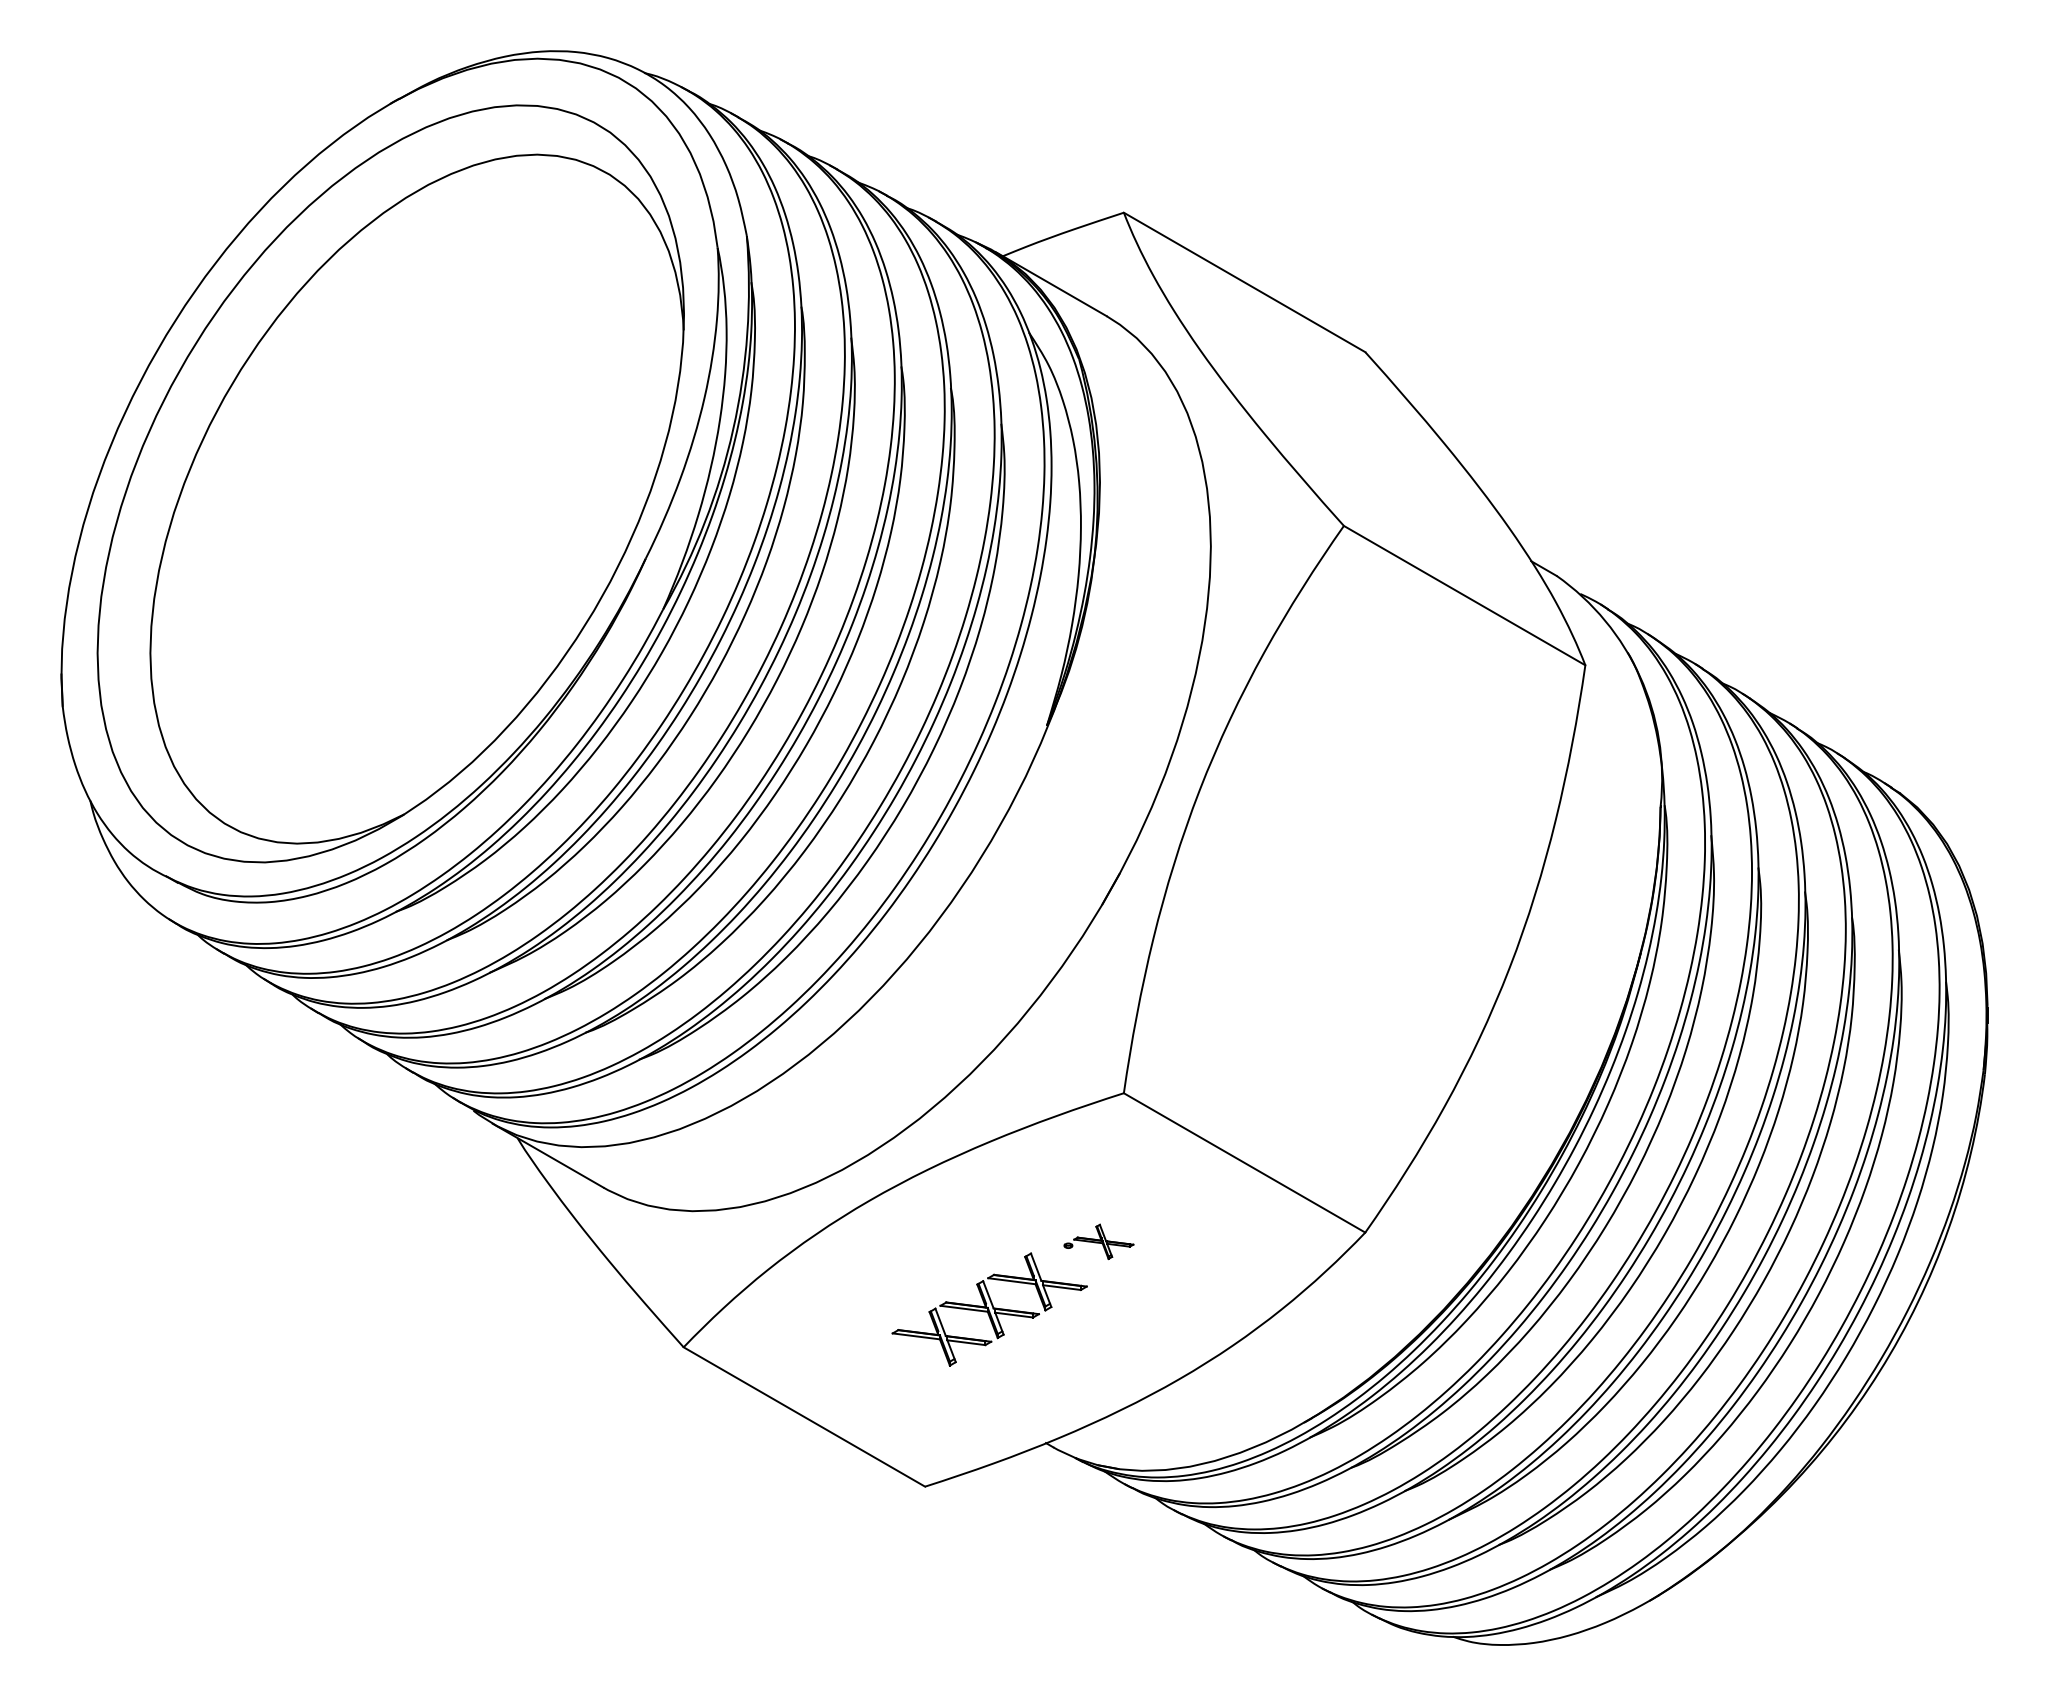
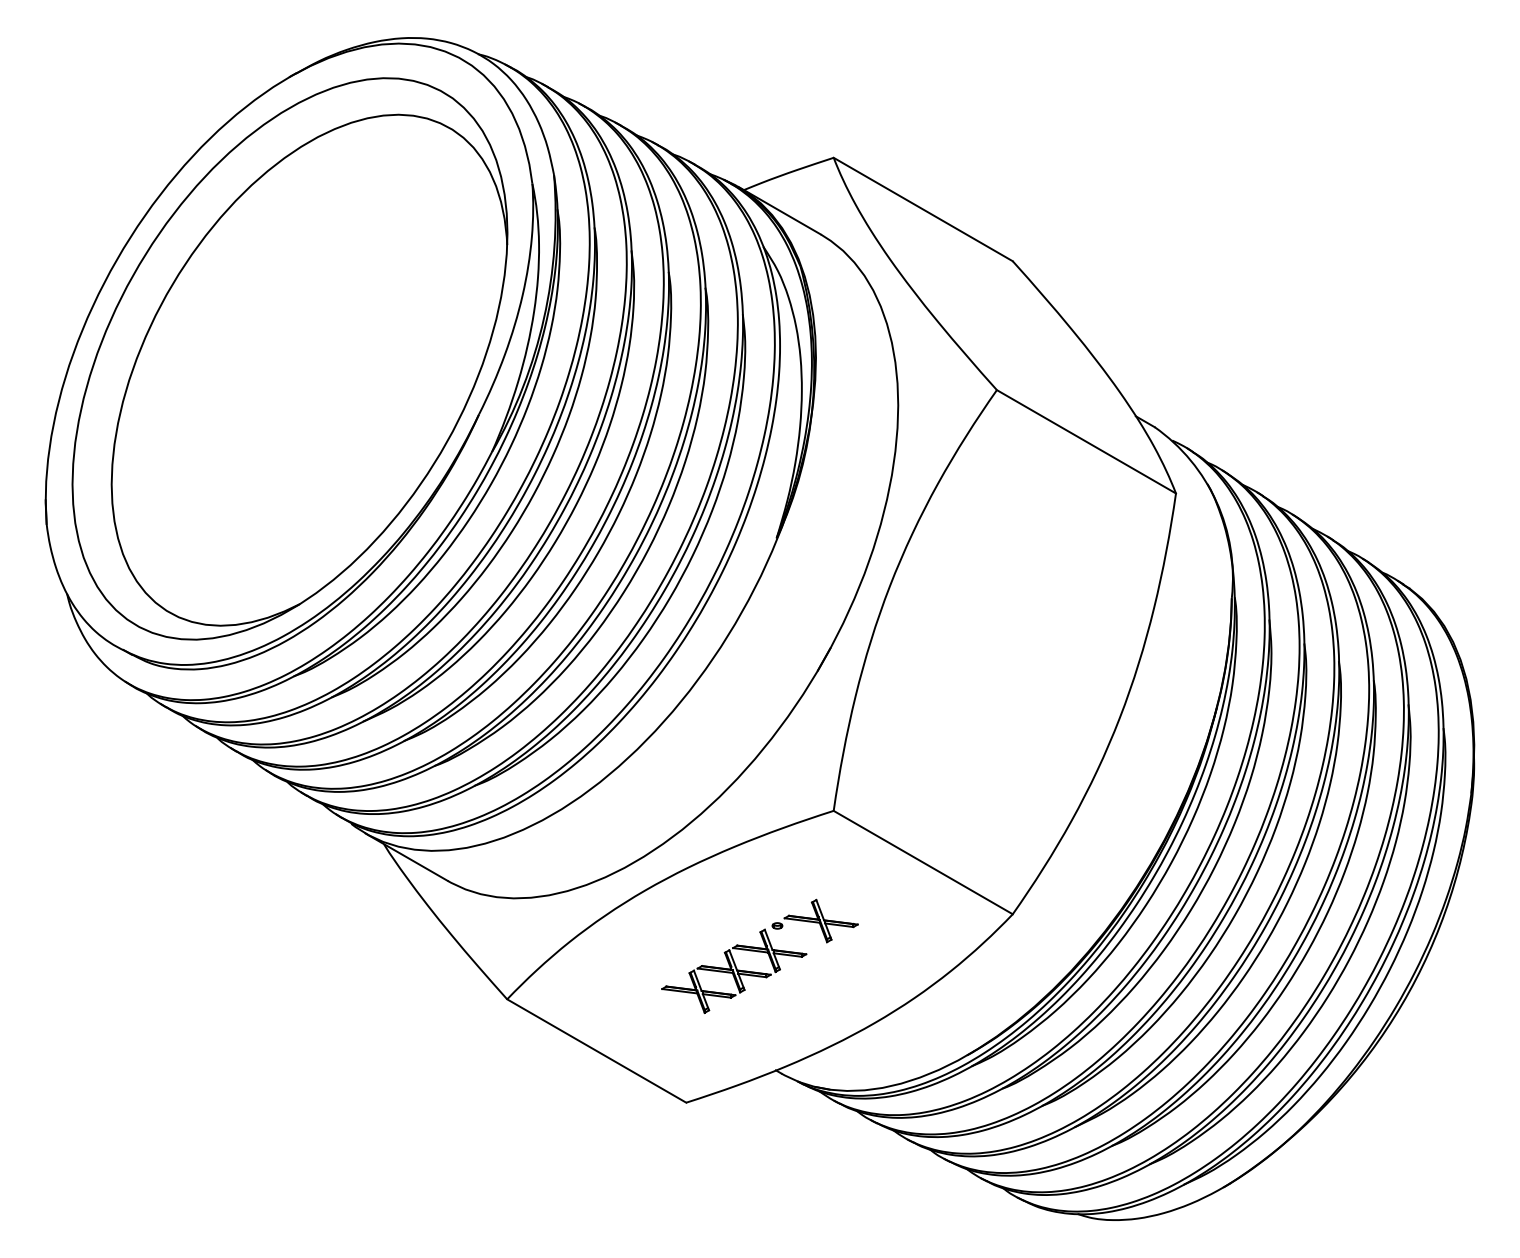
part: (1098, 1241) -> (814, 920), size x1.67

